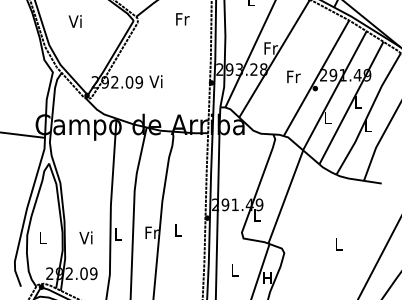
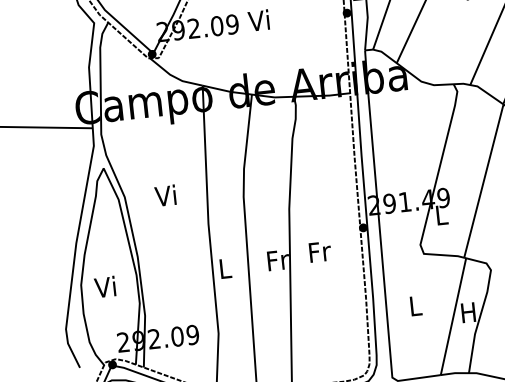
text: (178, 230) -> (319, 252), L -> Fr
text: (41, 237) -> (104, 286), L -> Vi
text: (85, 237) -> (164, 195), moved

